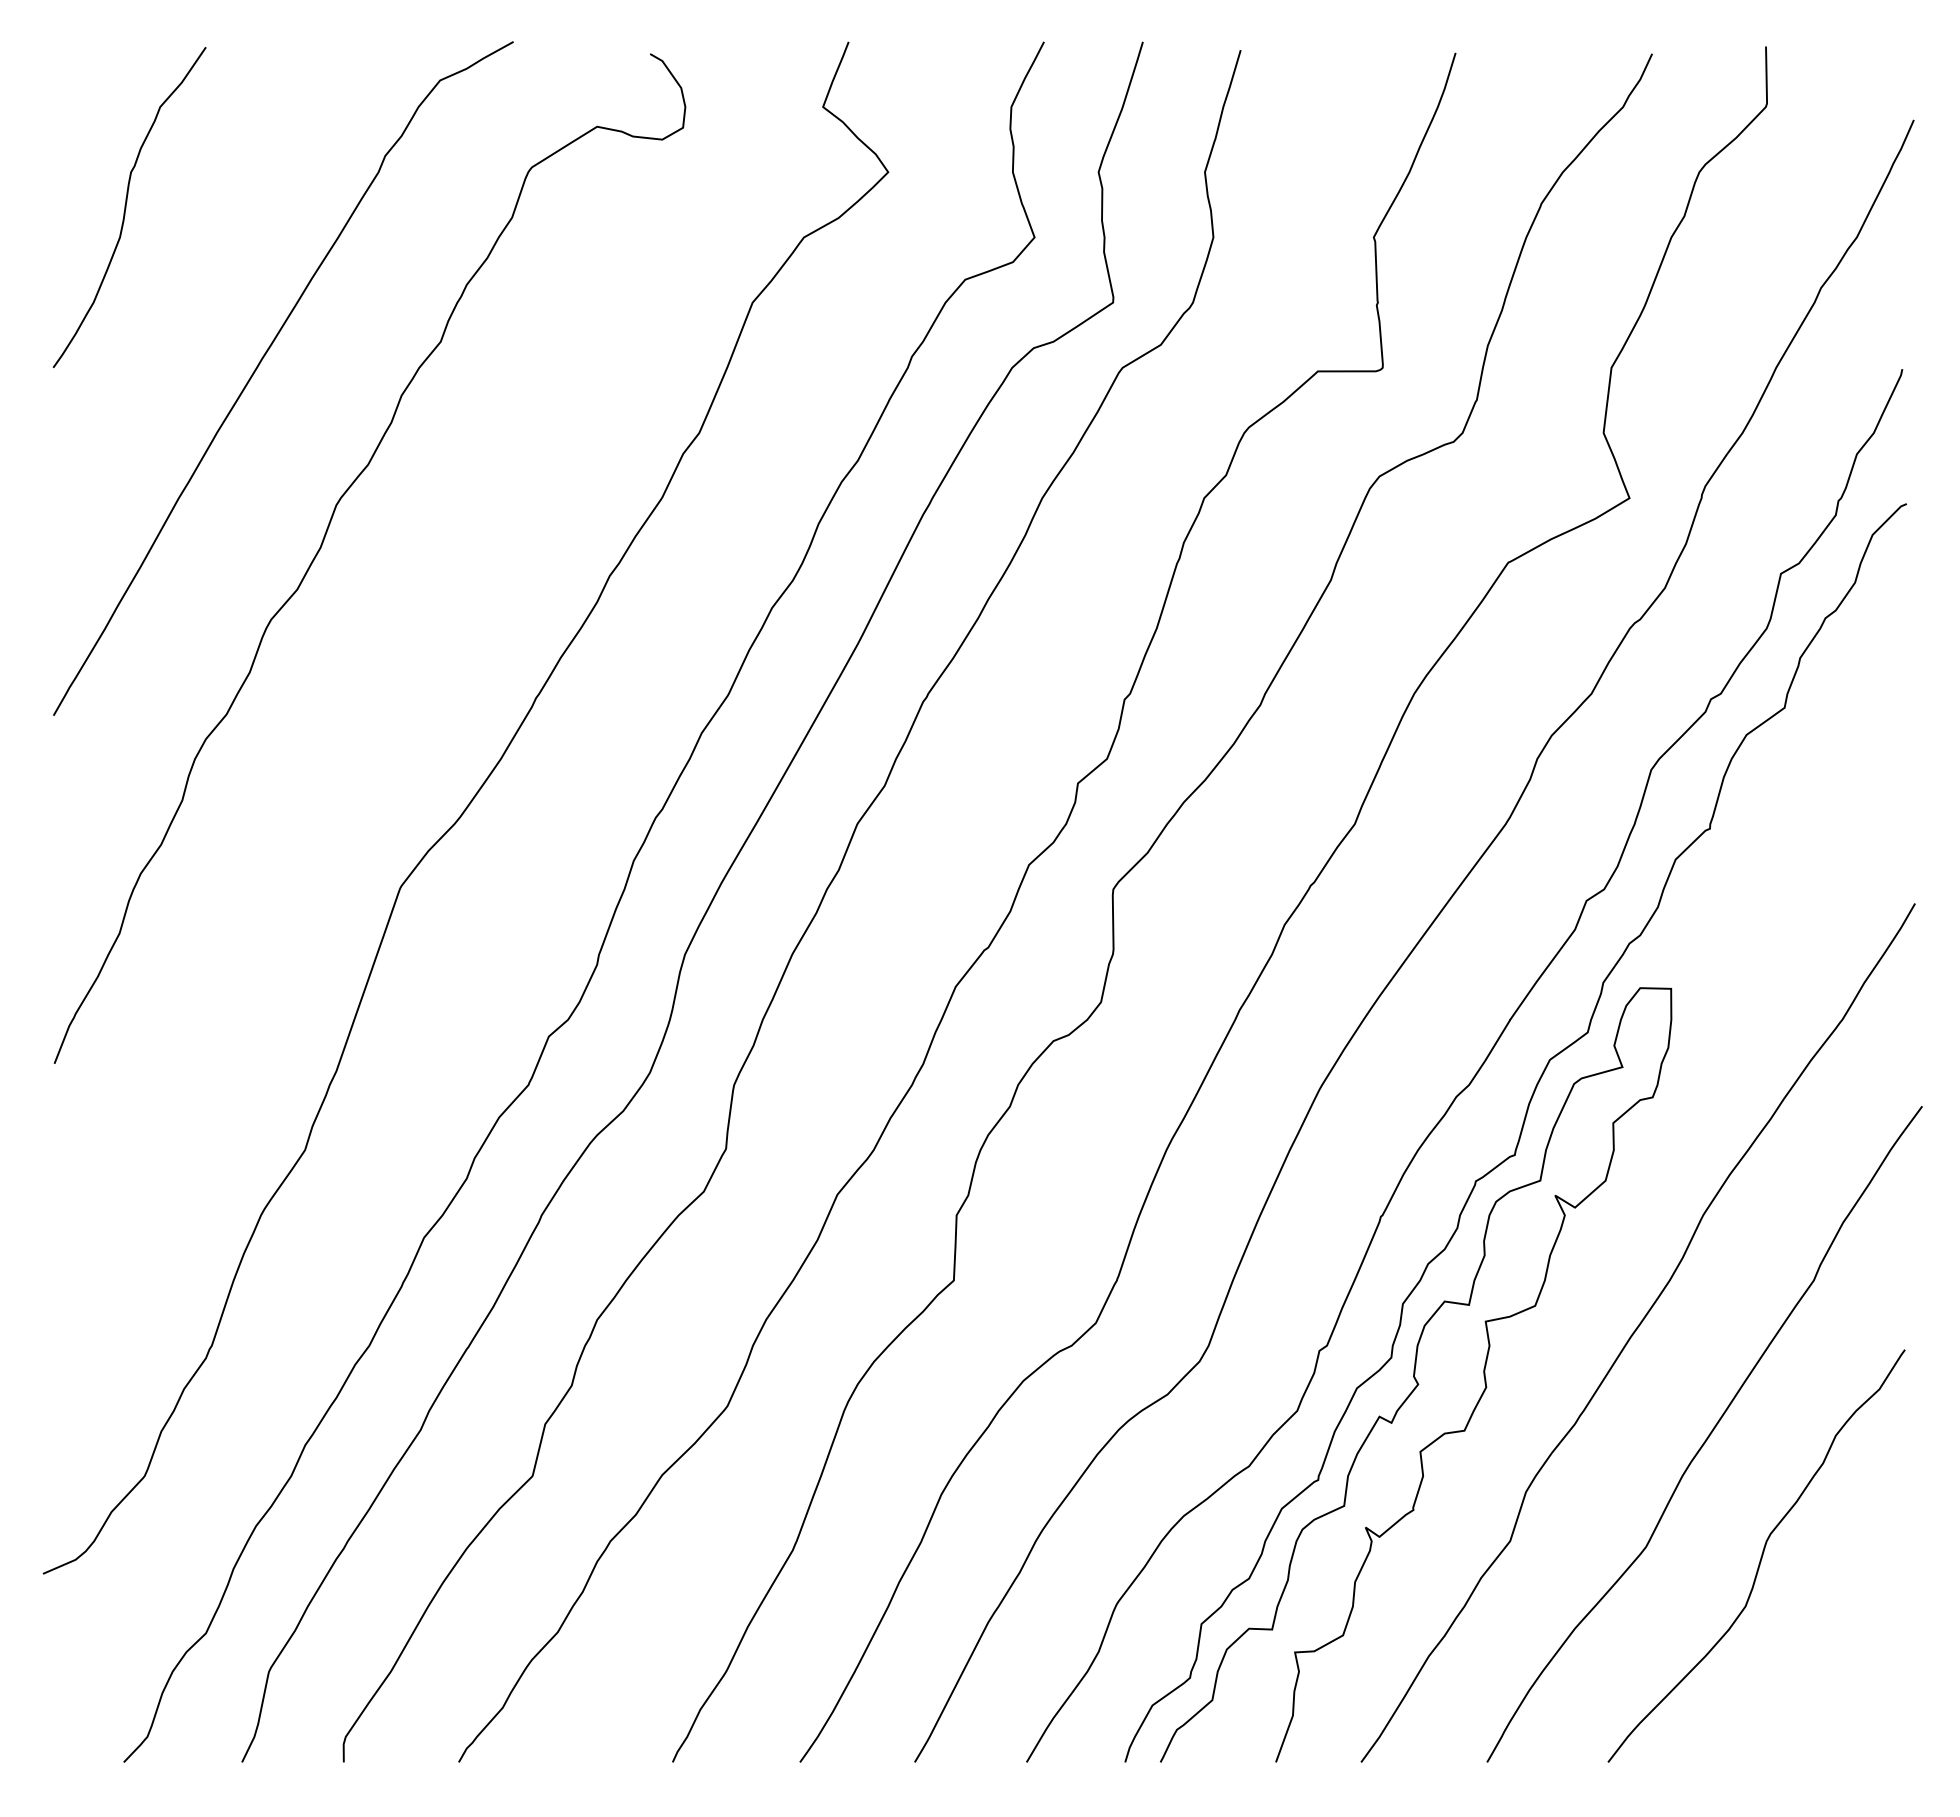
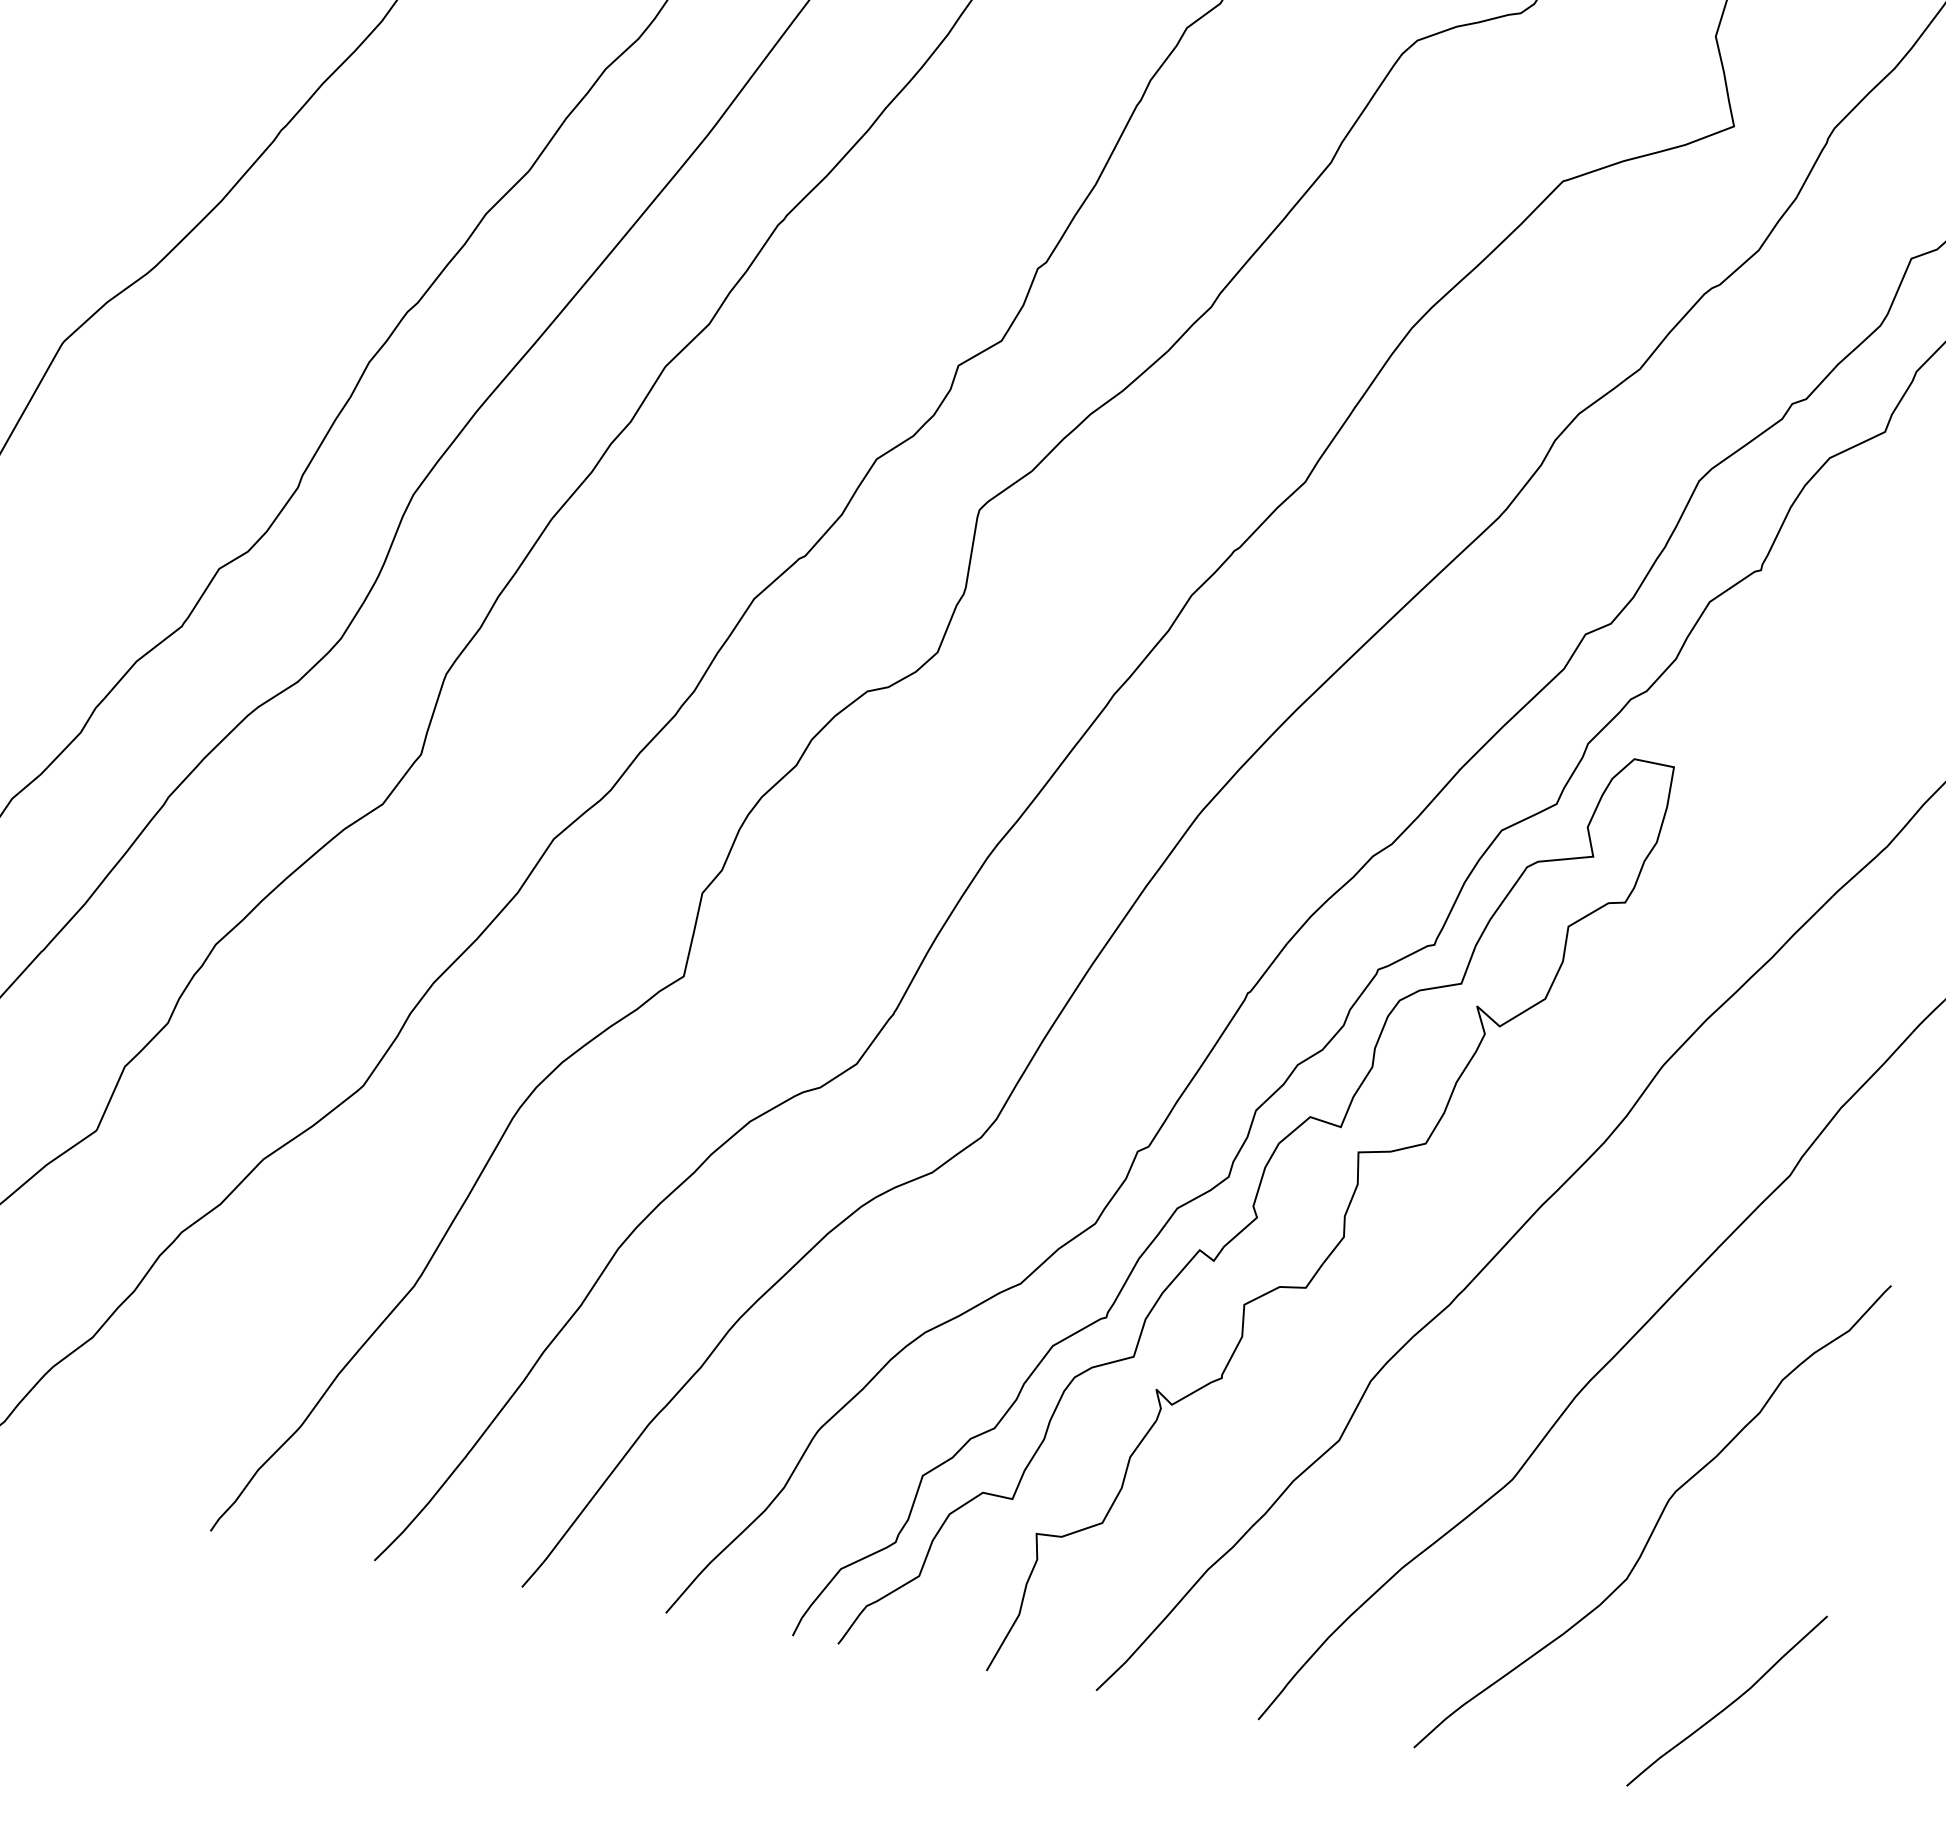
curve: (1839, 1686) -> (1729, 1703), added

